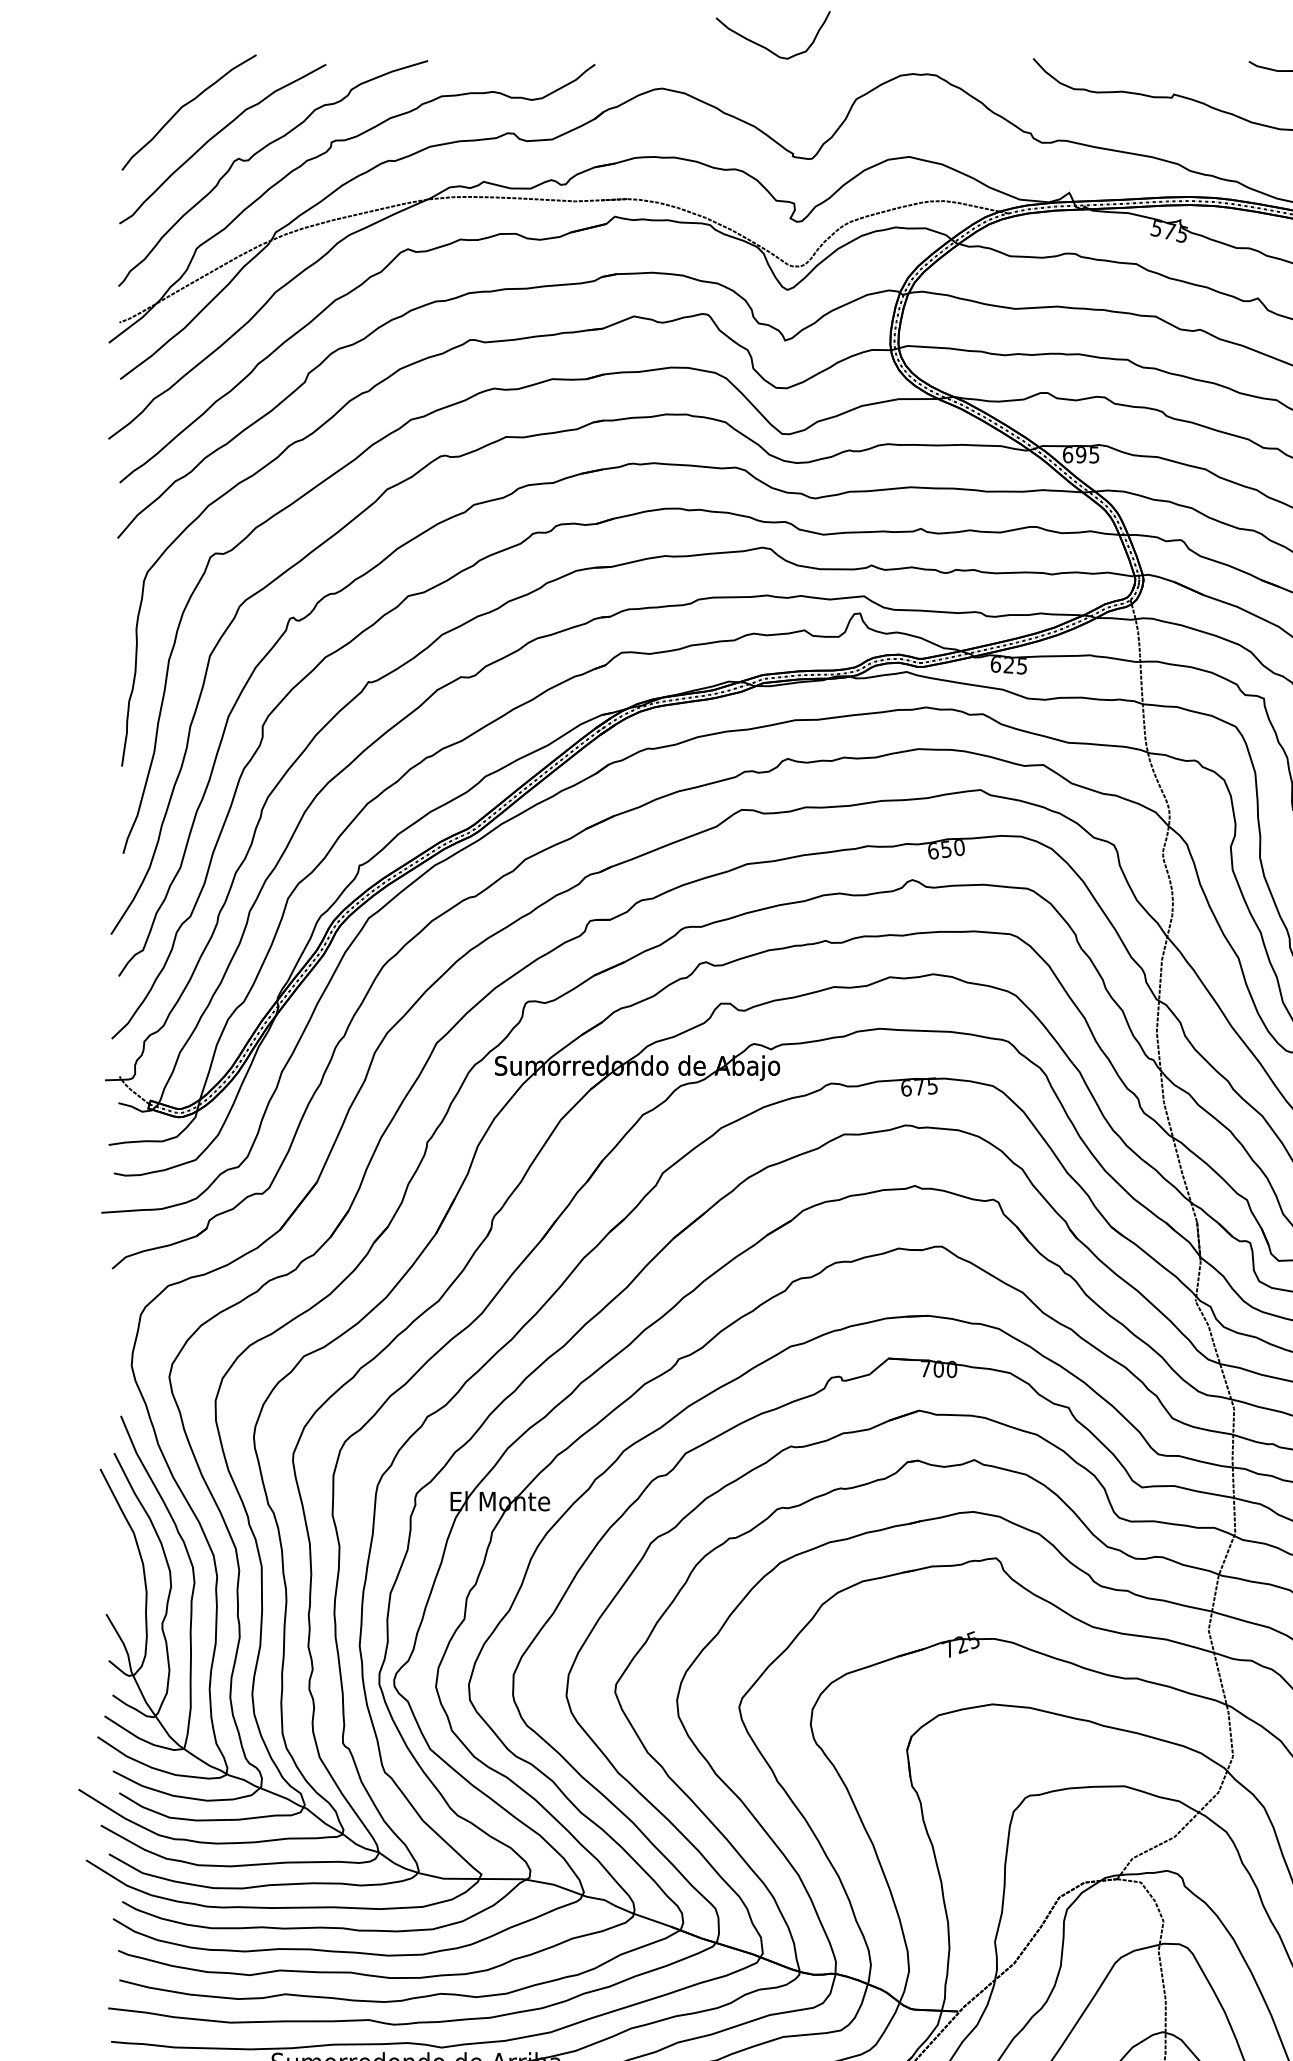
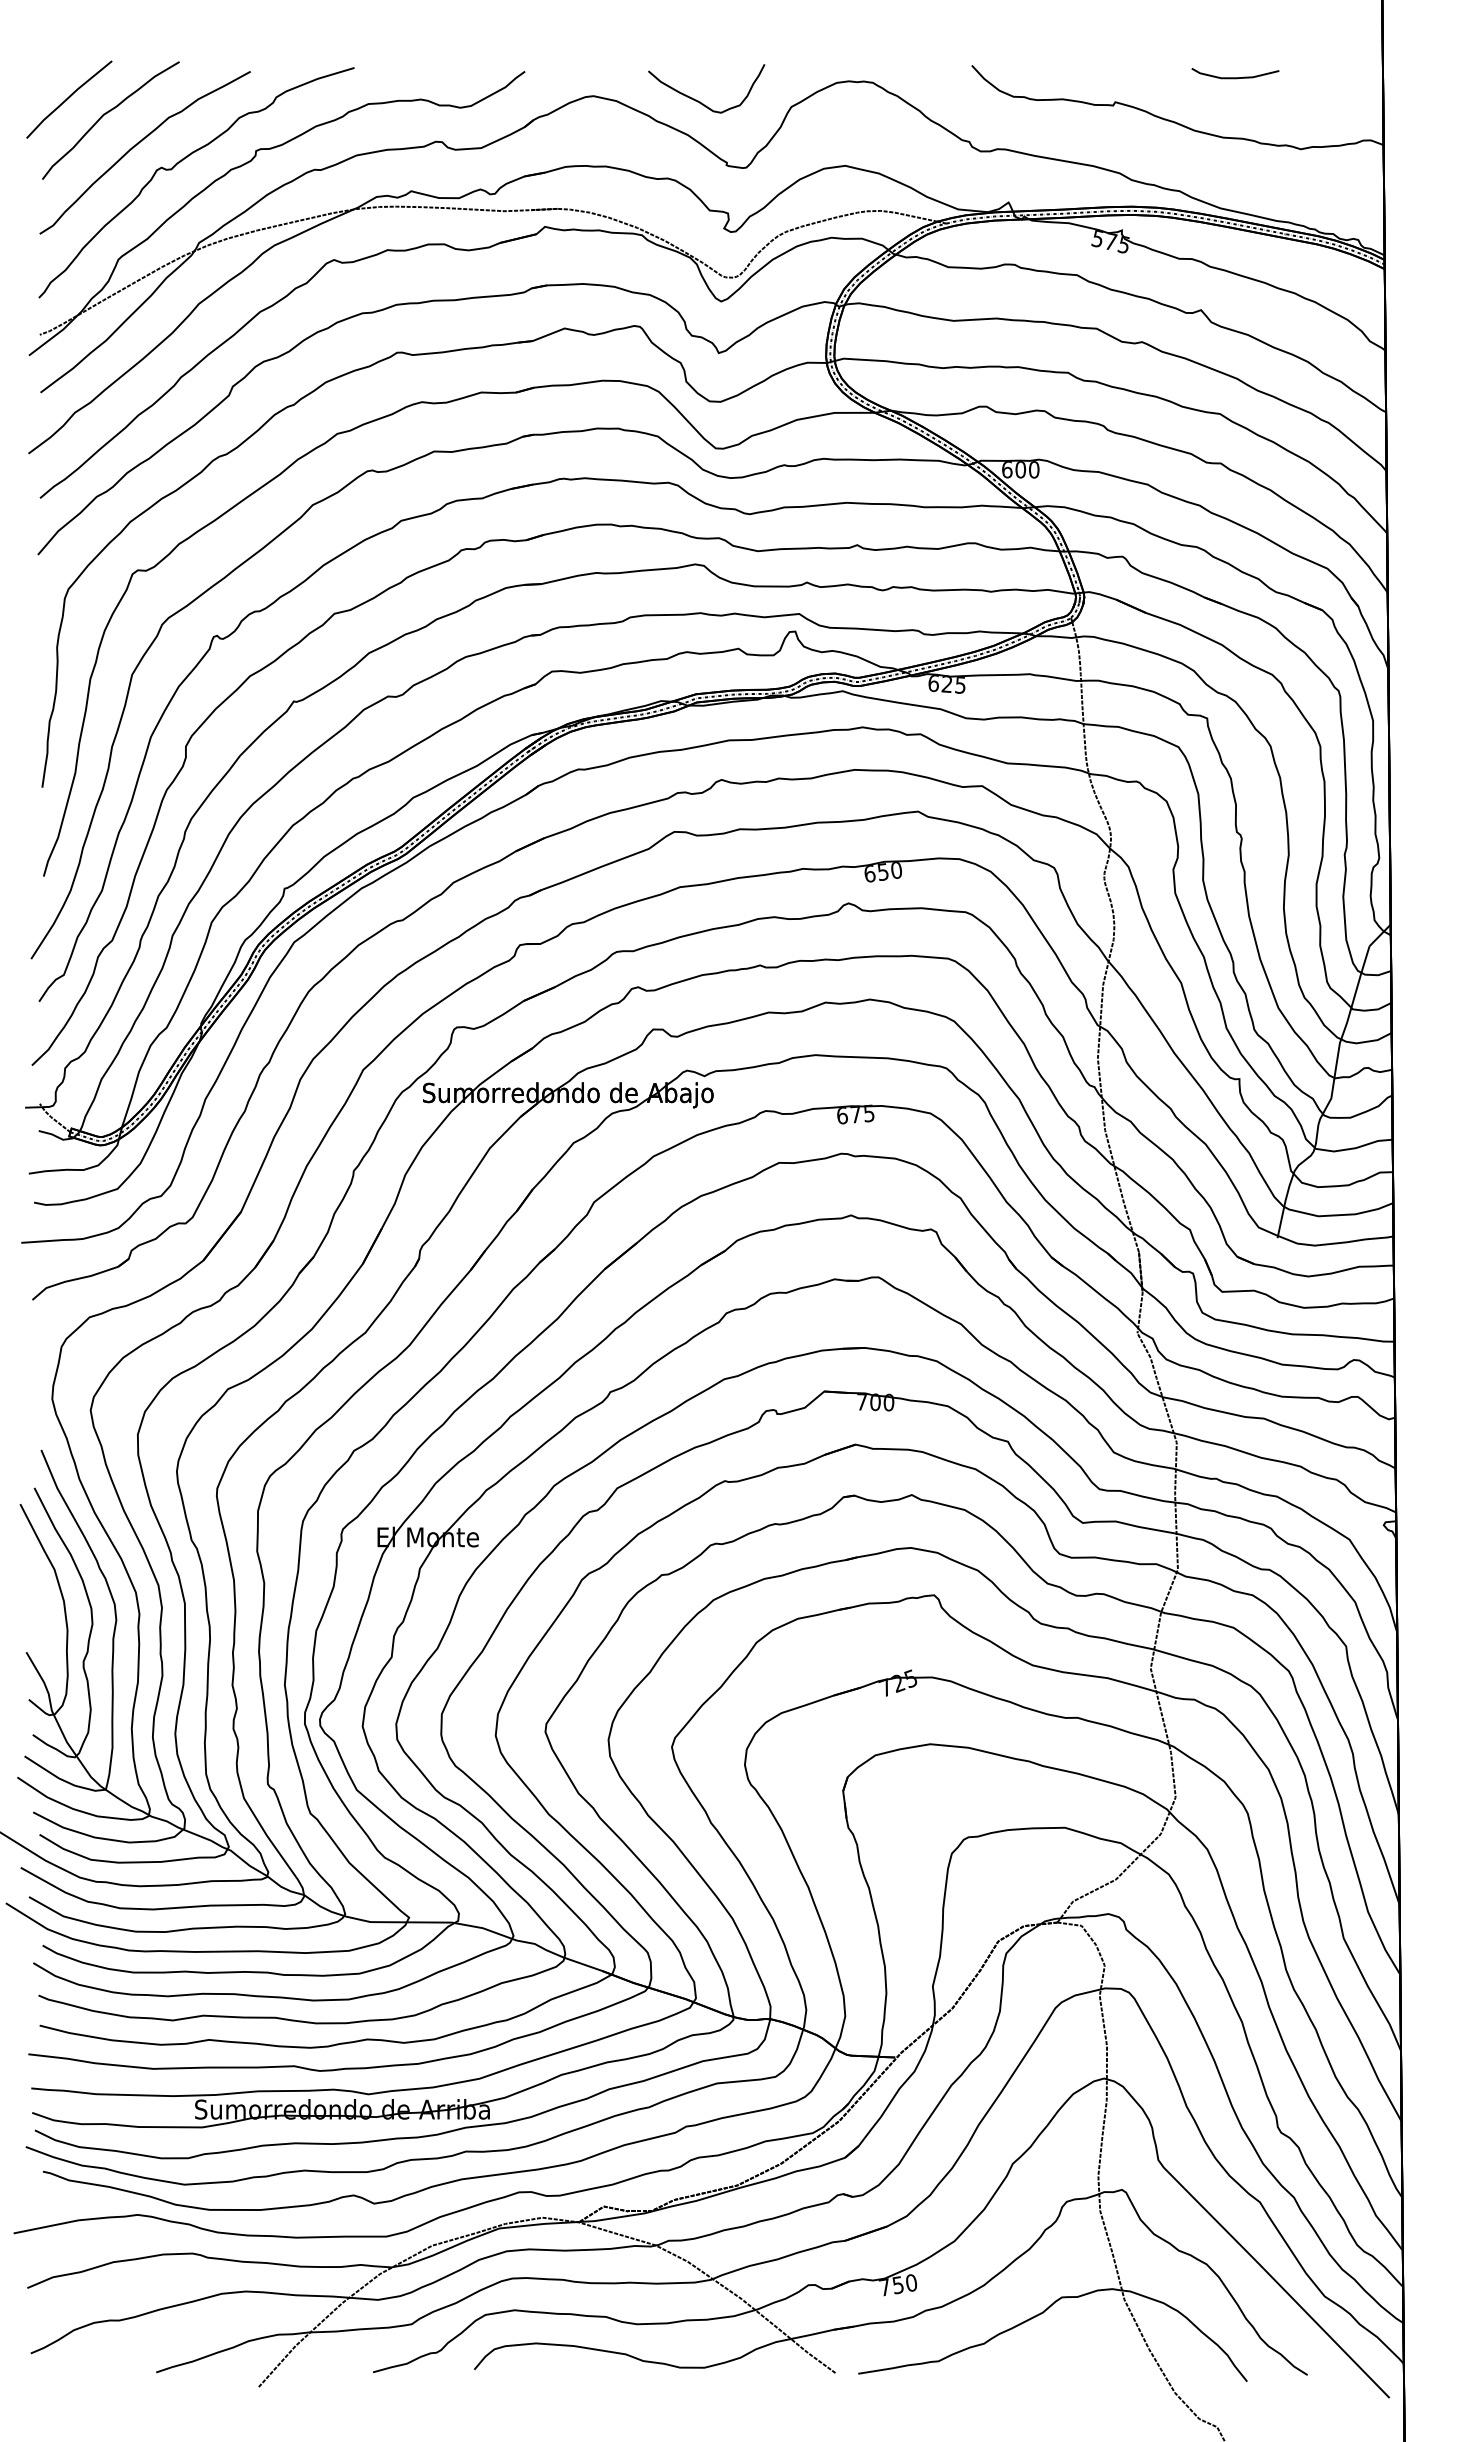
curve: (767, 47) -> (700, 101), moved
line: (148, 90) -> (69, 98), added
text: (1087, 454) -> (1027, 469), 695 -> 600

